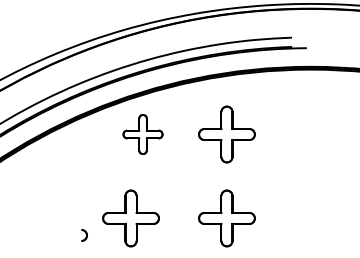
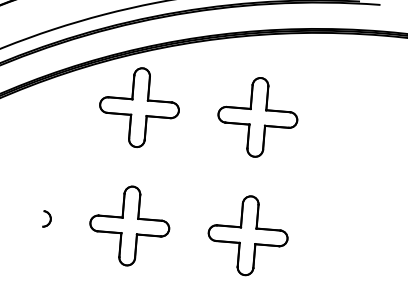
part: (142, 134) -> (138, 107), size x1.43
part: (130, 218) -> (129, 226), moved
part: (84, 235) -> (47, 219), moved

